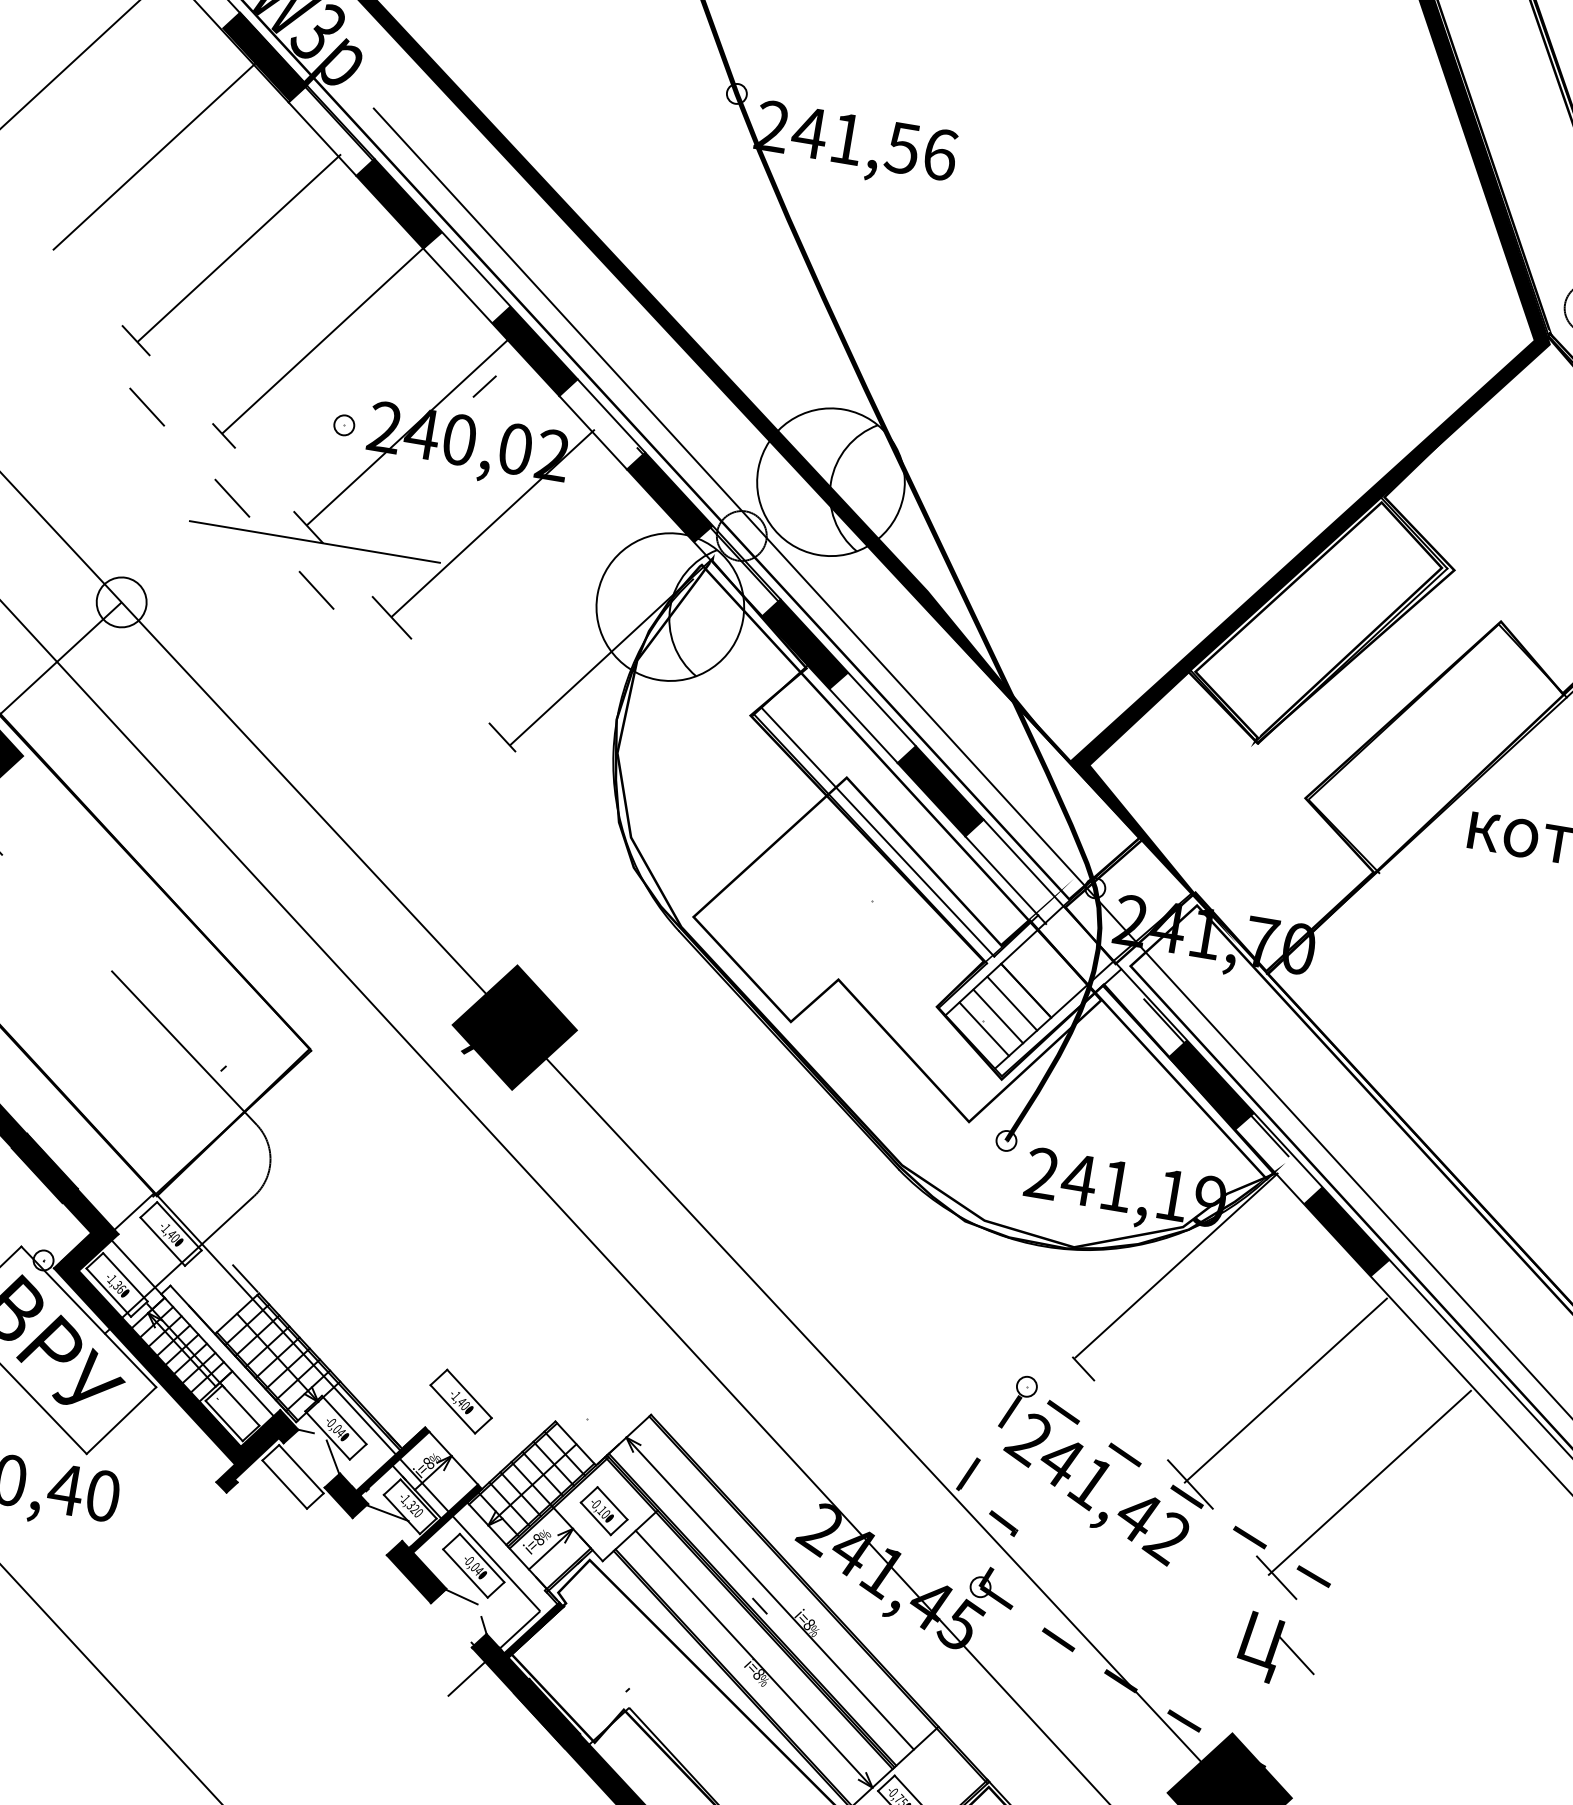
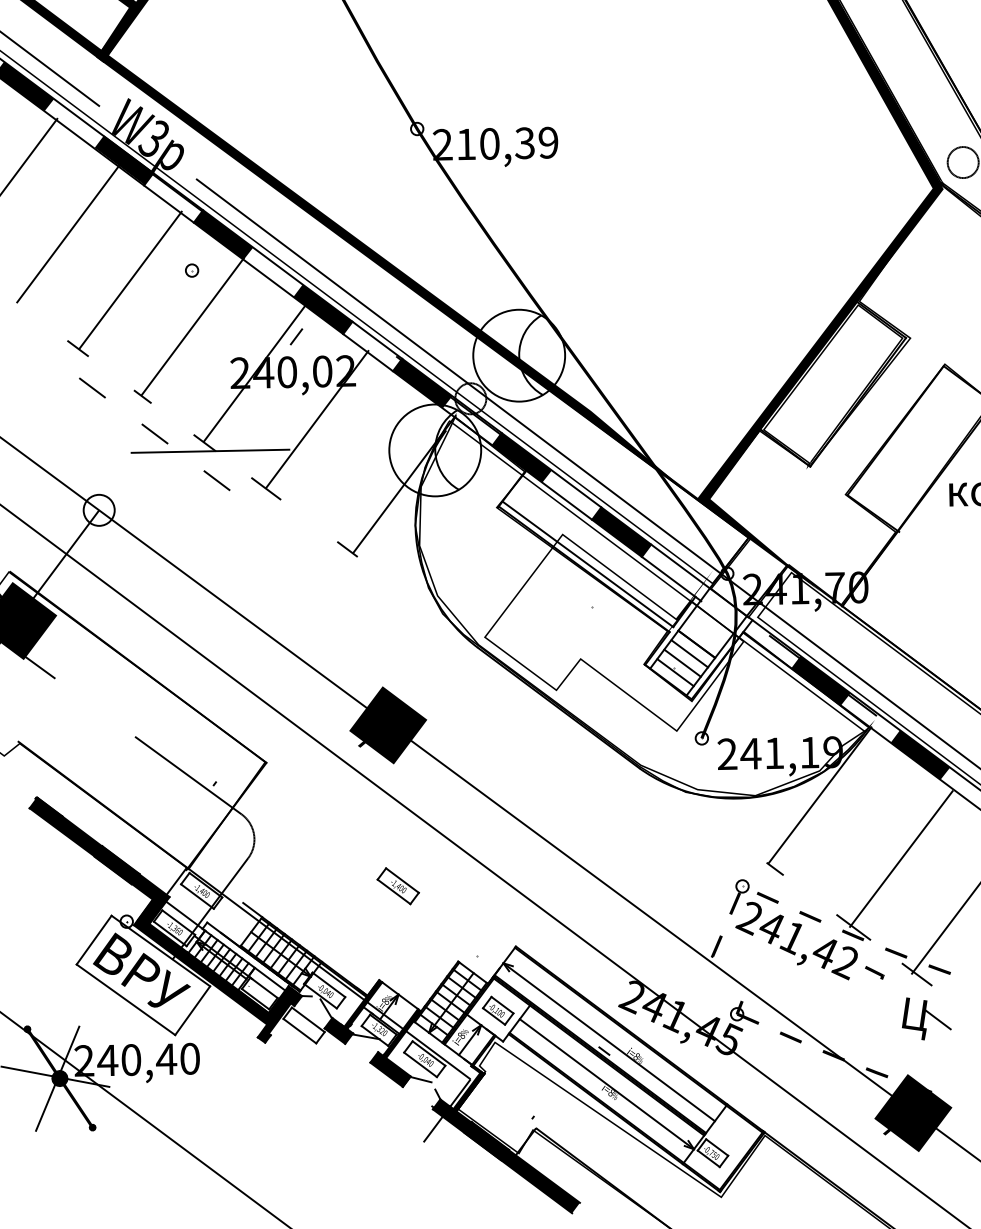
text: (873, 143) -> (506, 143), 241,56 -> 210,39
part: (344, 425) -> (192, 270), moved
part: (459, 1401) -> (397, 886), moved
part: (1002, 1523) -> (874, 972), moved

